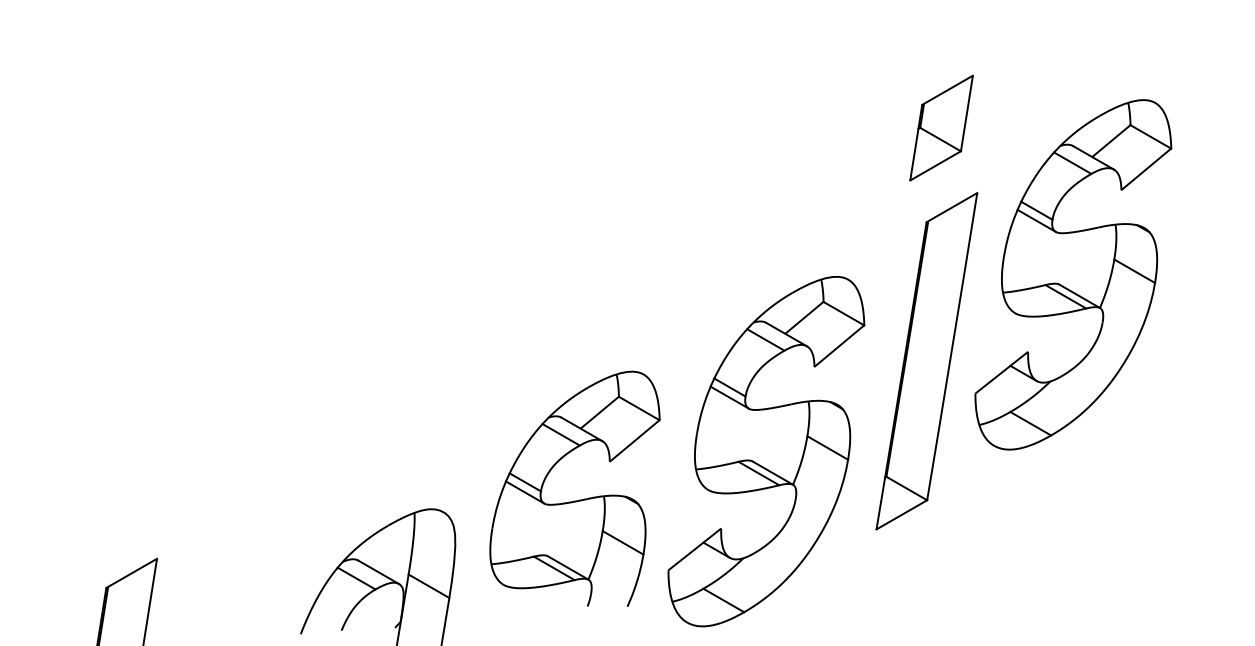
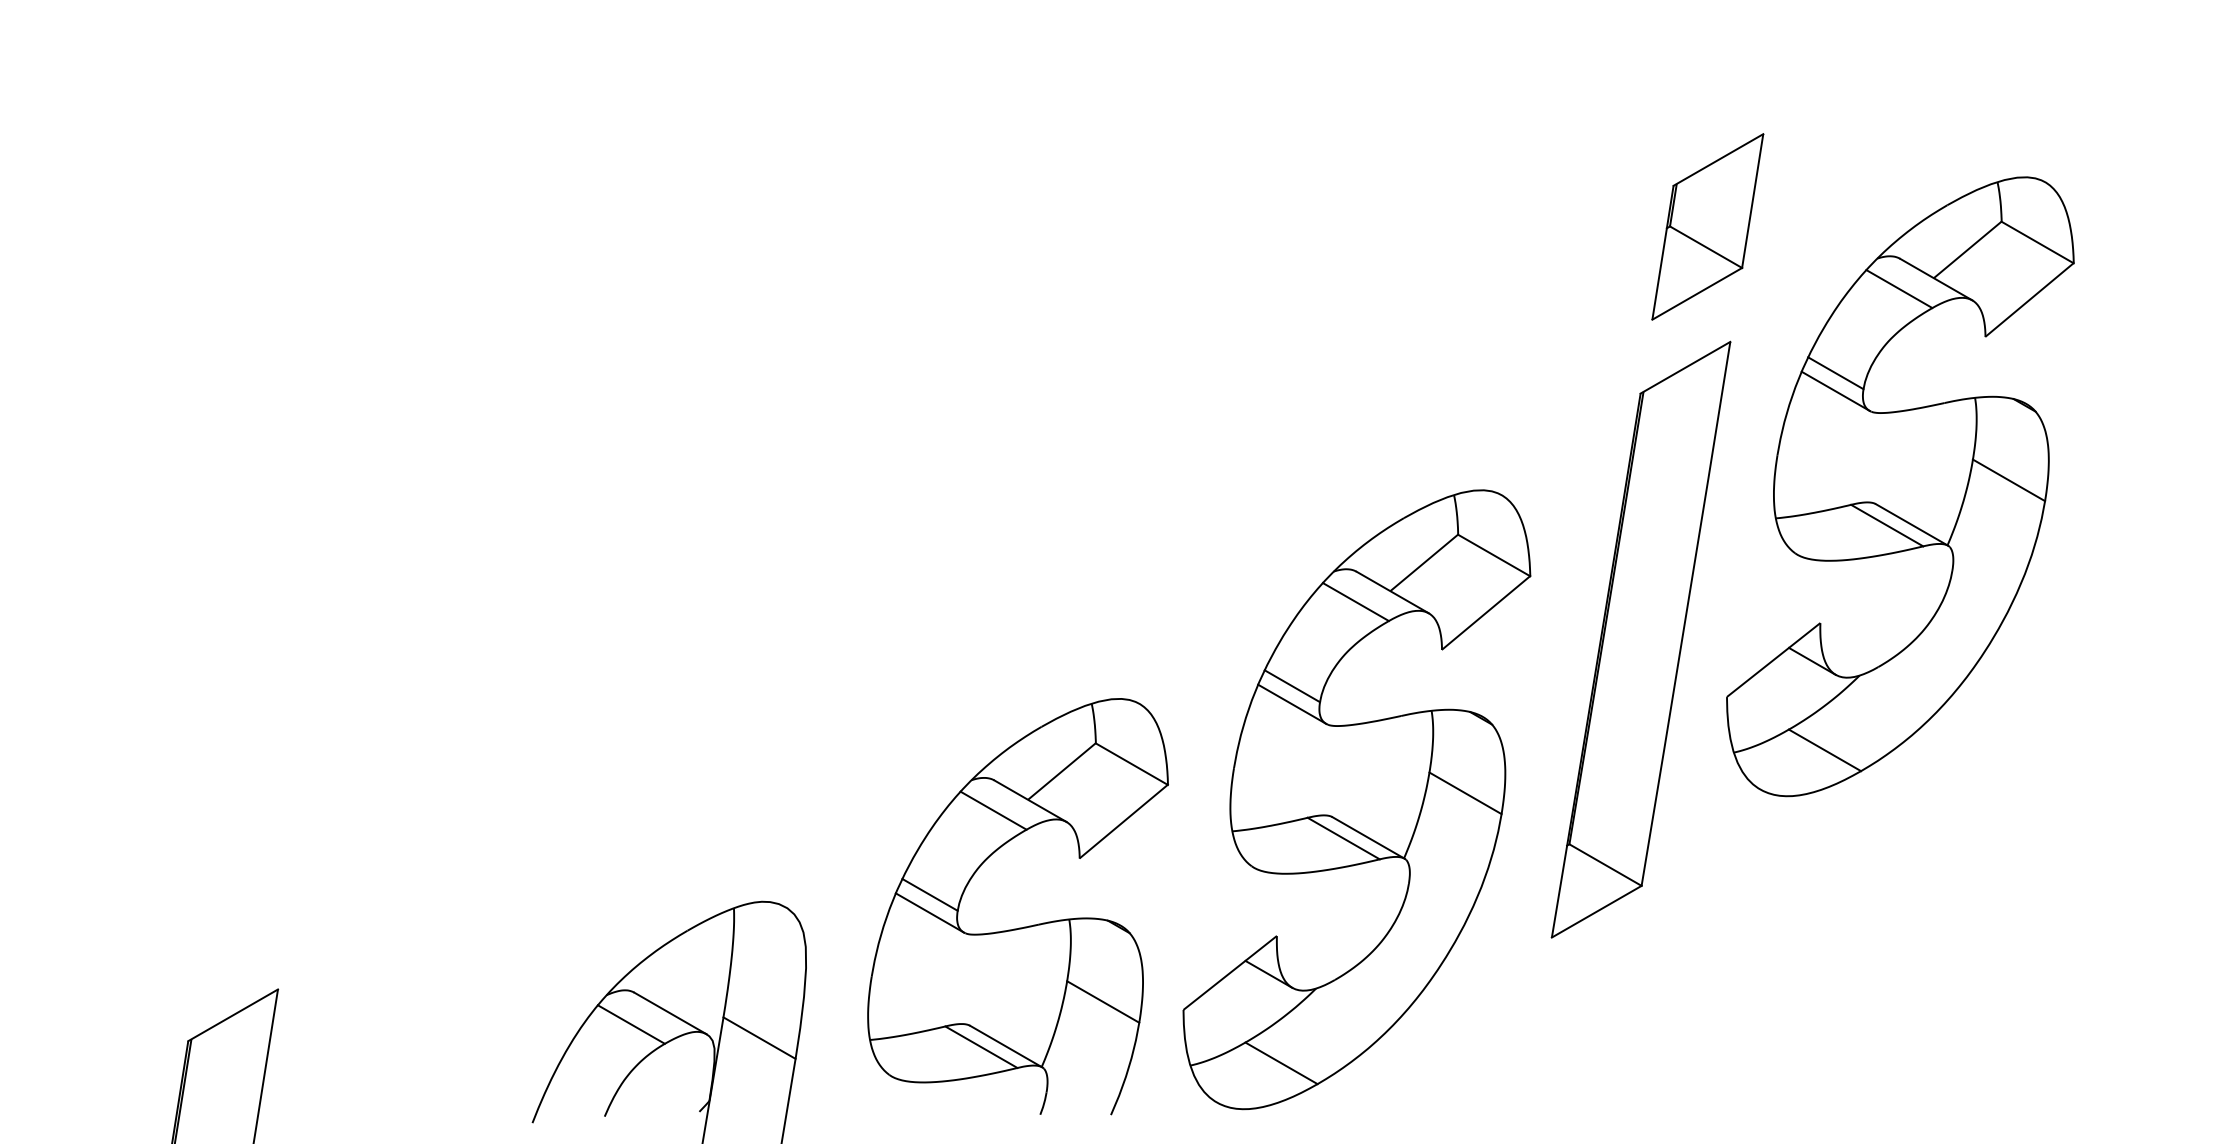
part: (941, 127) -> (1707, 225), moved
part: (574, 500) -> (1017, 927), moved

